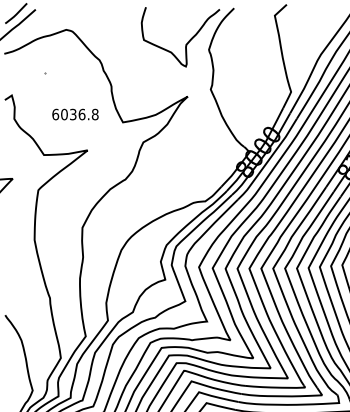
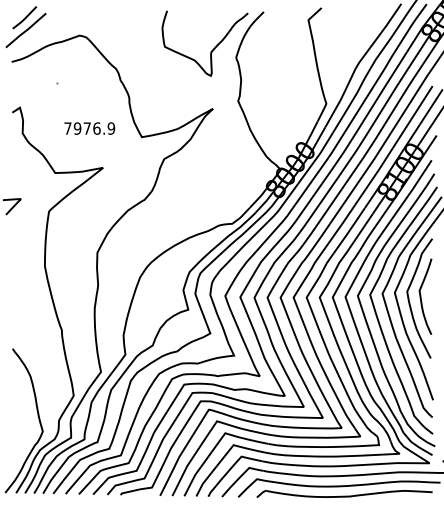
text: (75, 114) -> (89, 128), 6036.8 -> 7976.9

